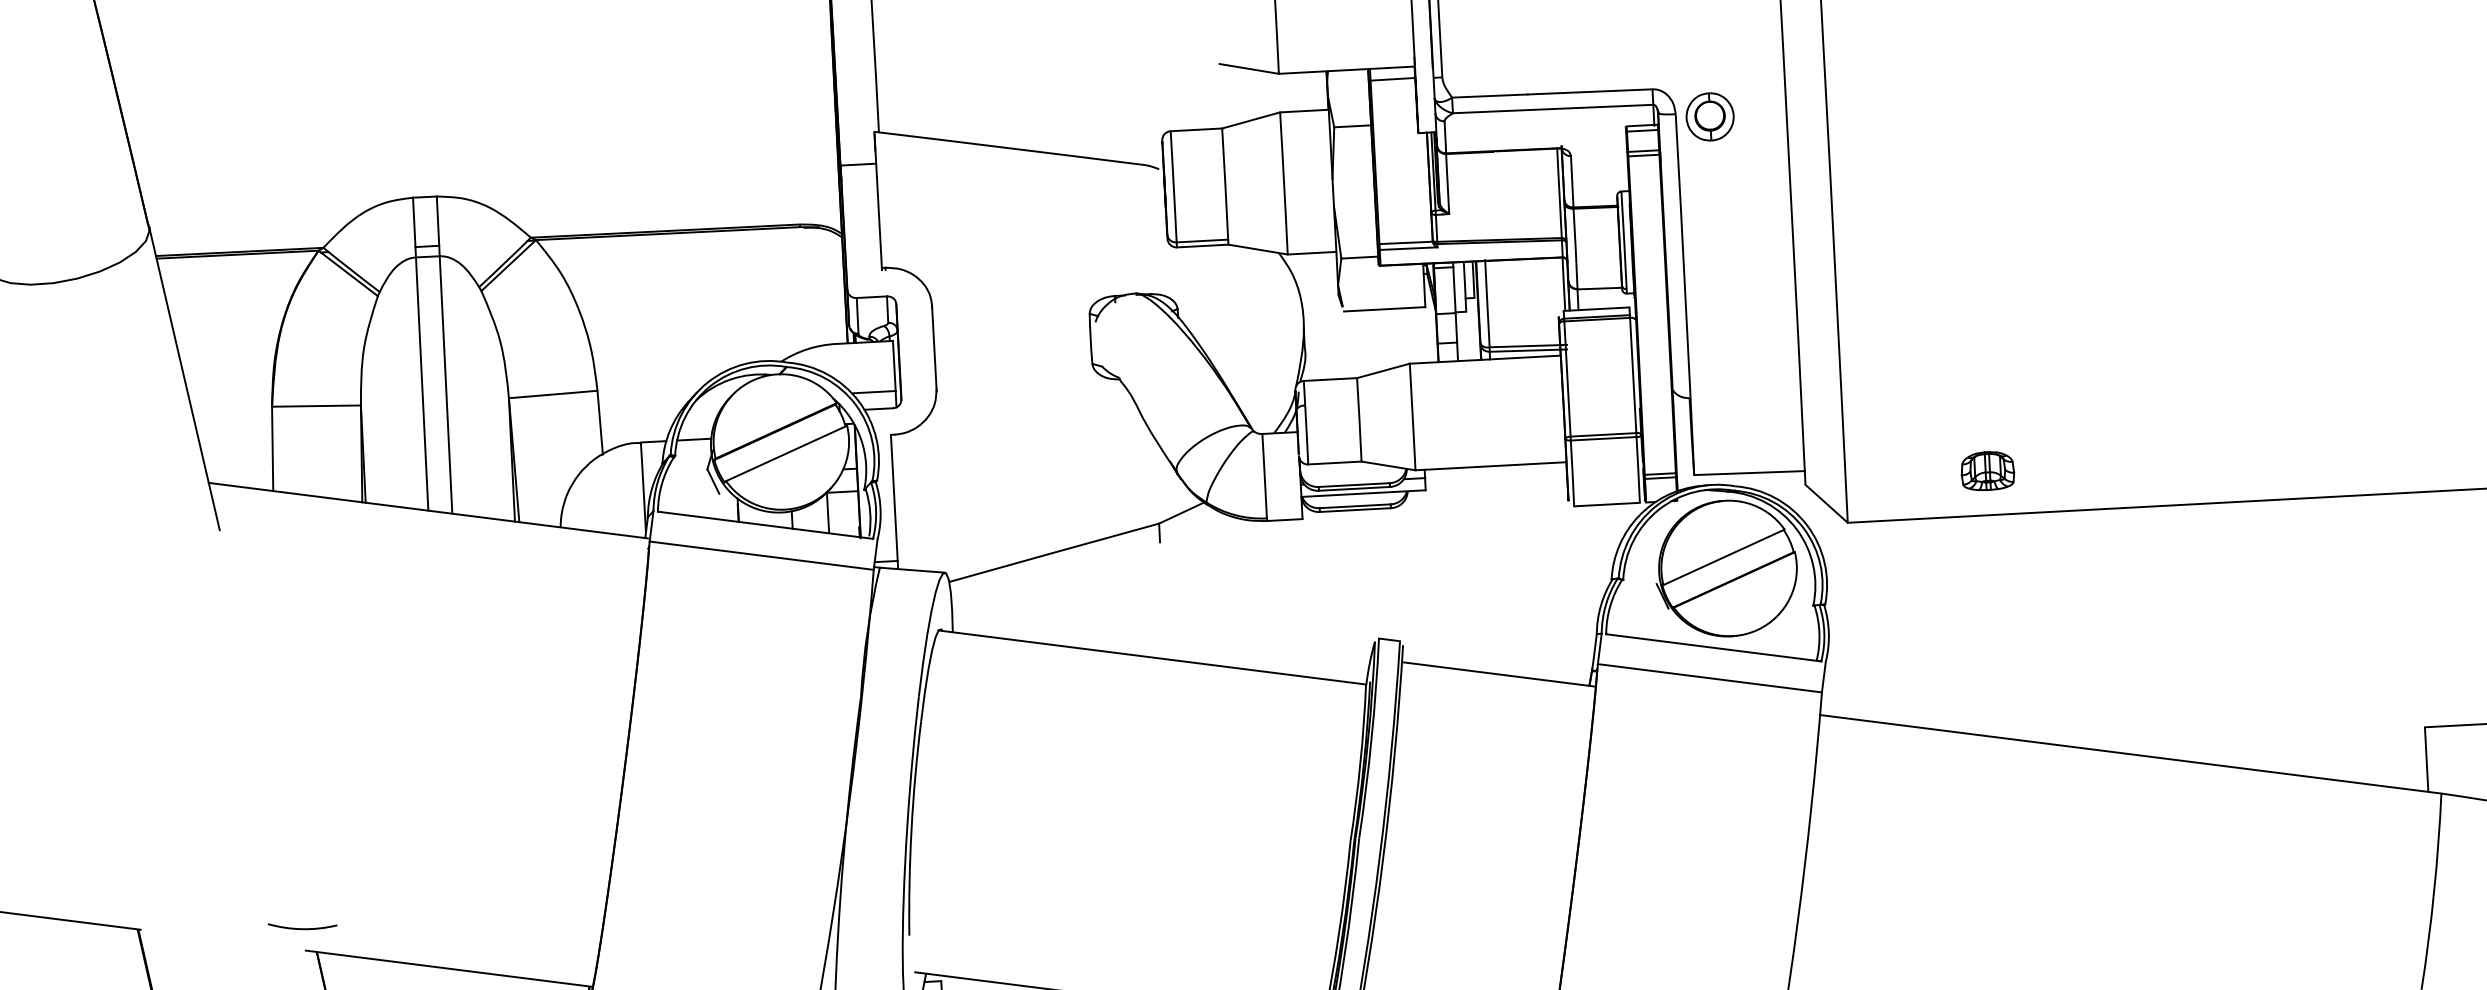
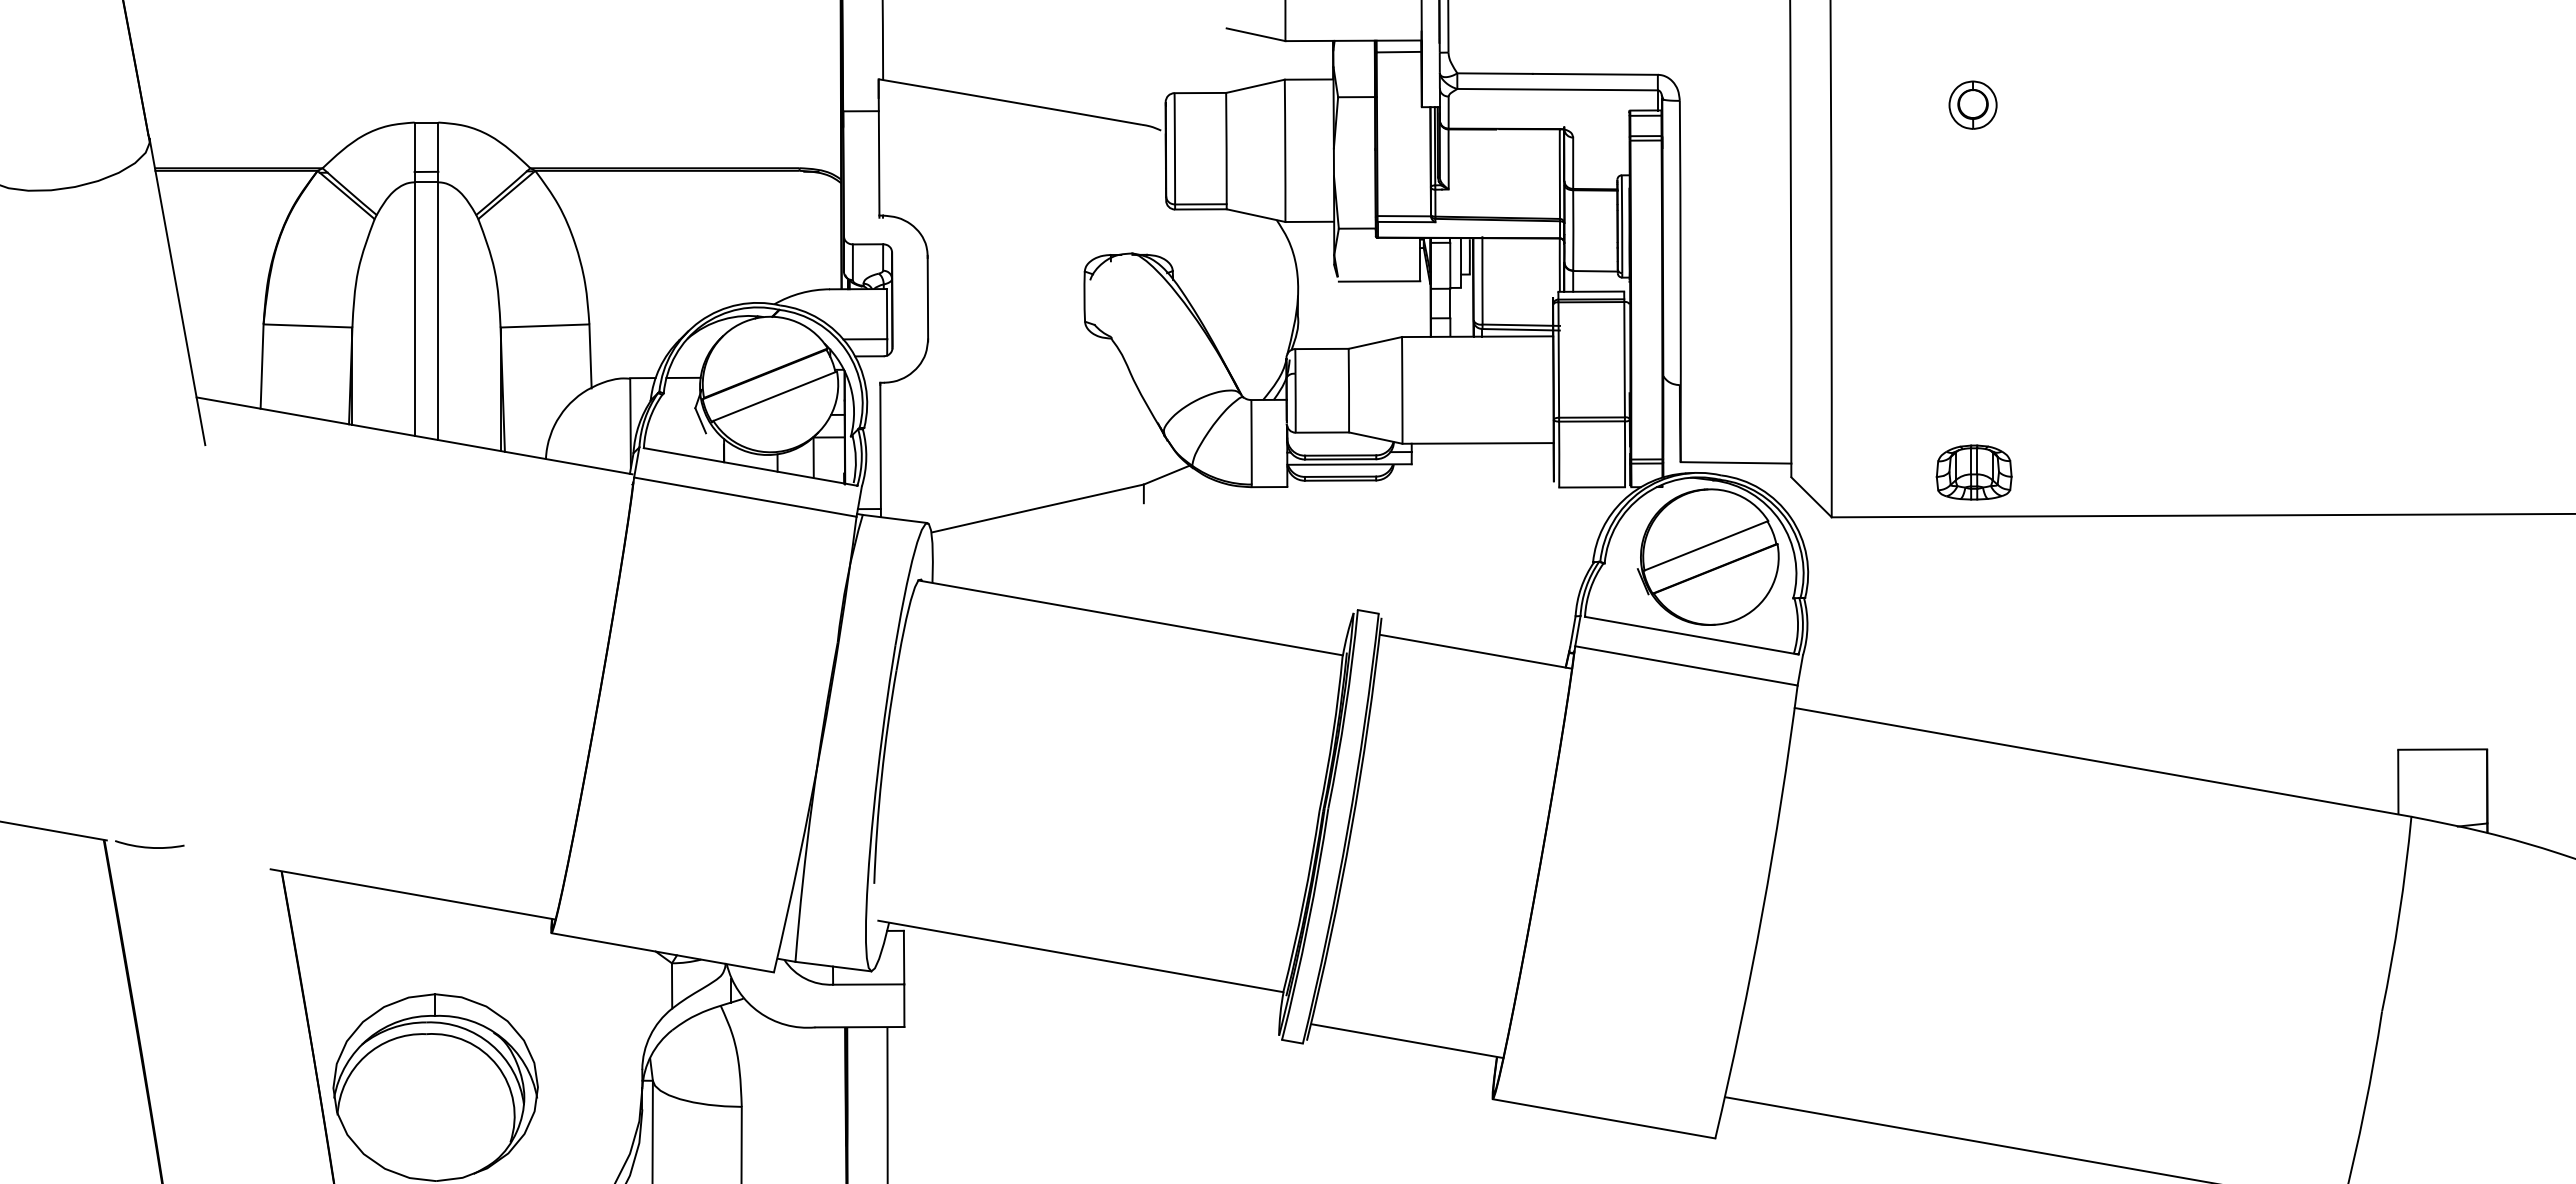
part: (1709, 116) -> (1972, 104), moved
part: (1987, 471) -> (1973, 472), size x1.43
arc: (302, 927) -> (149, 846), moved

